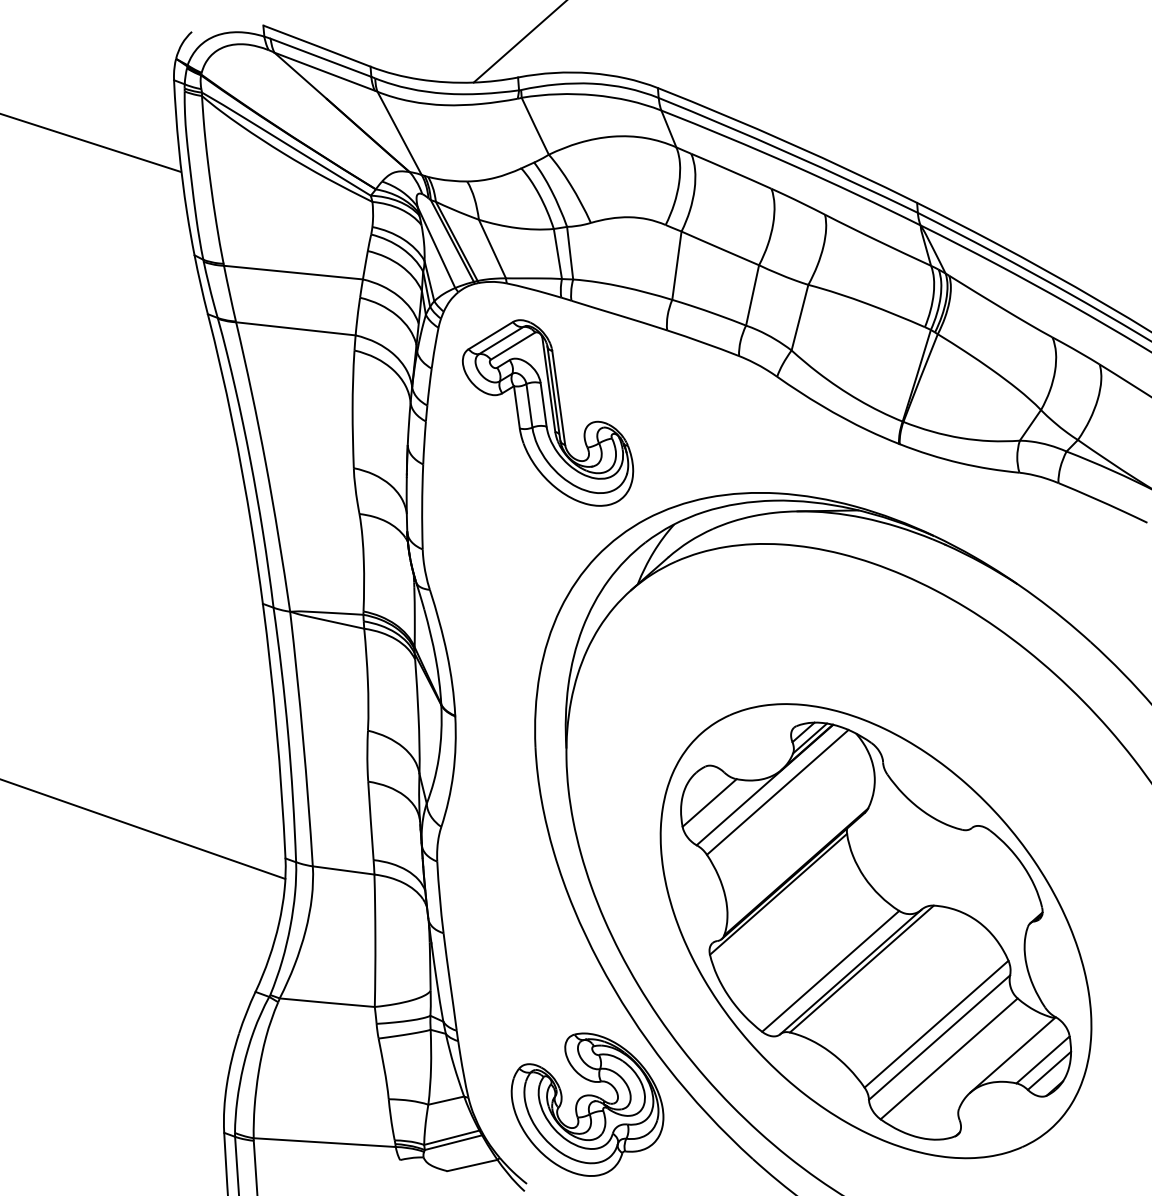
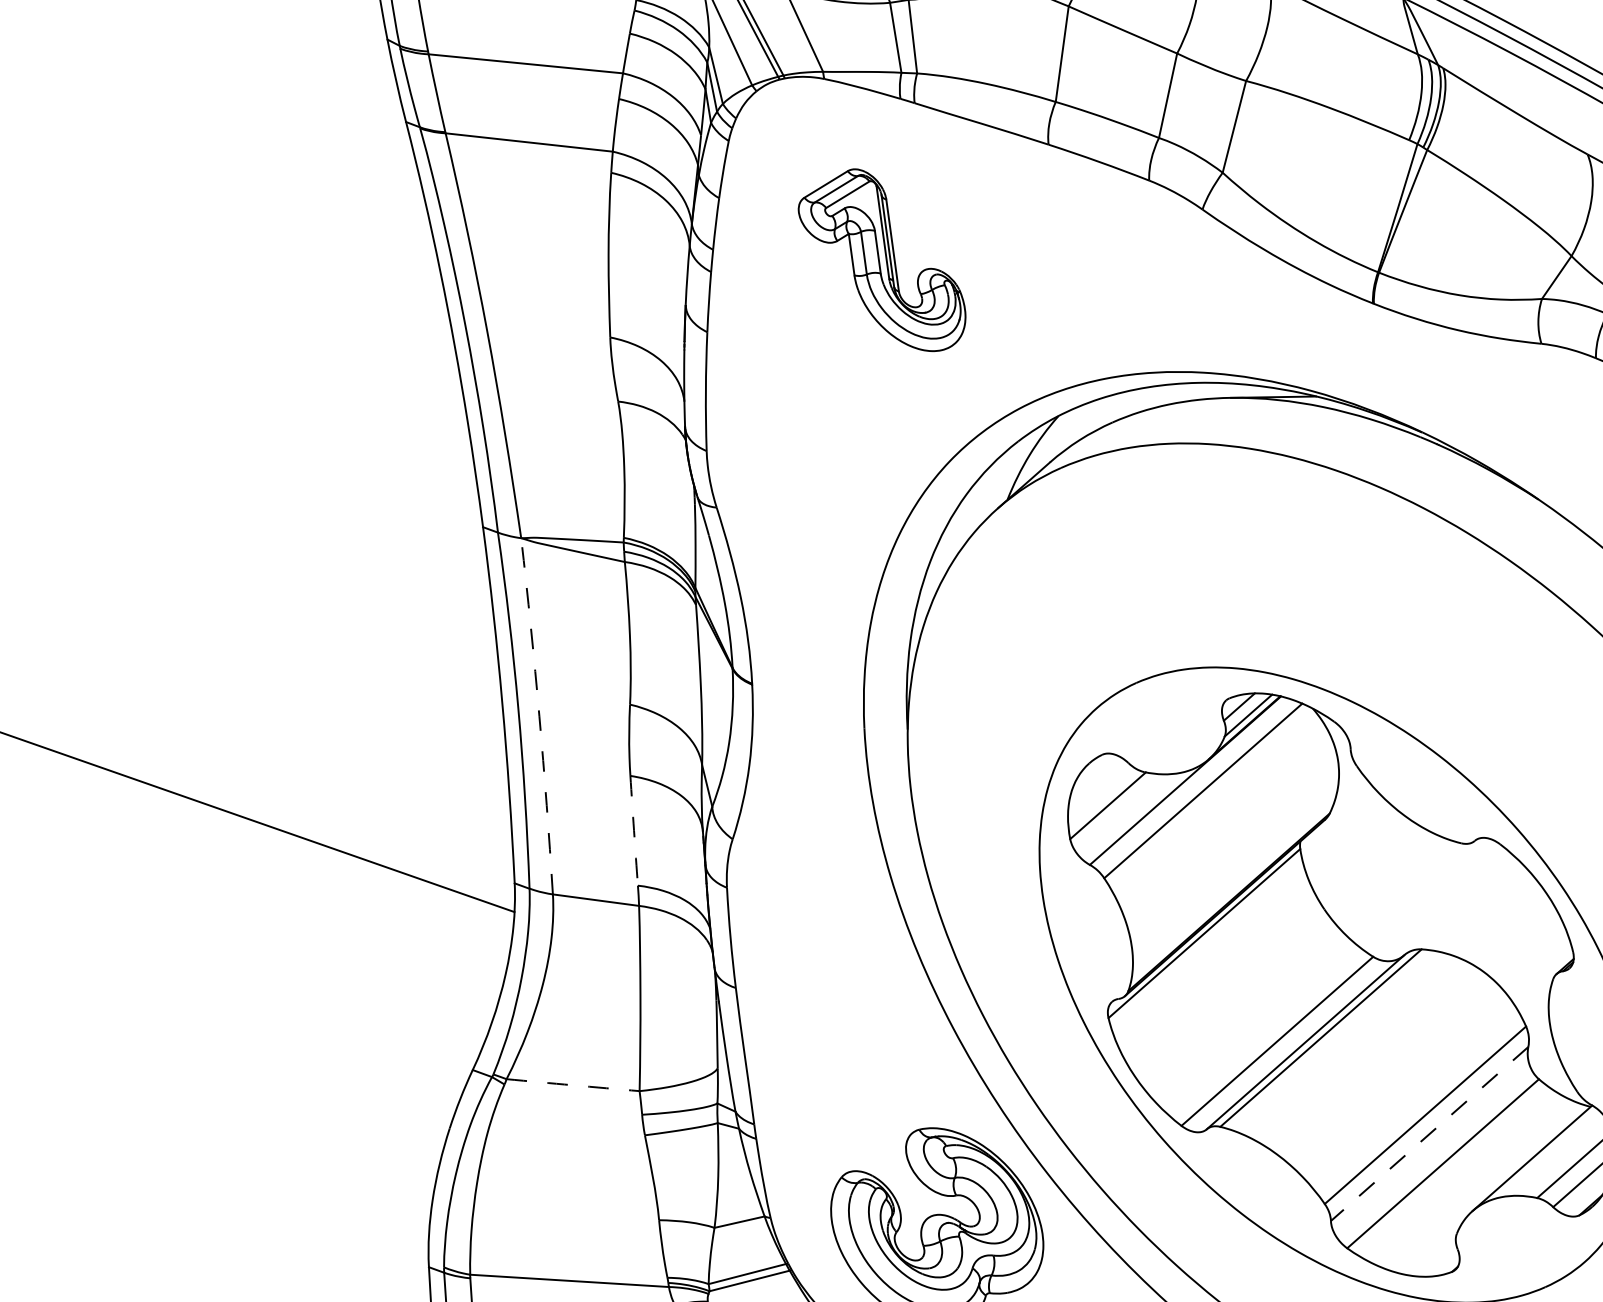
part: (548, 412) -> (882, 259), size x0.7
arc: (303, 738) -> (539, 715), solid -> dashed
arc: (370, 820) -> (633, 830), solid -> dashed
arc: (327, 1002) -> (573, 1084), solid -> dashed
line: (939, 1037) -> (1429, 1133), solid -> dashed

